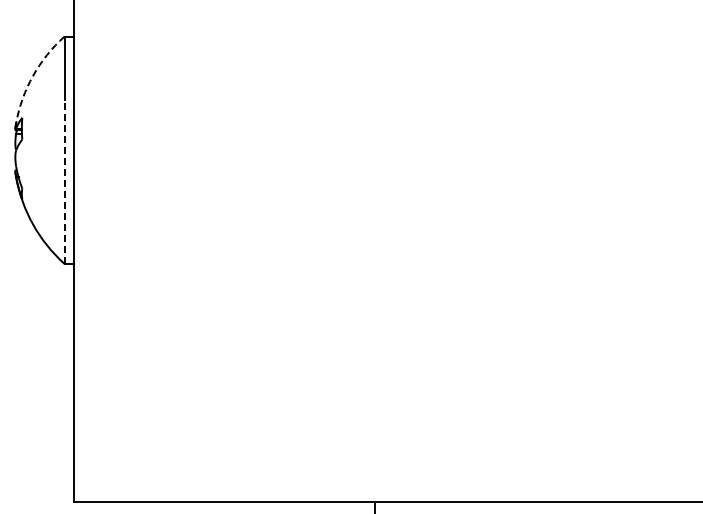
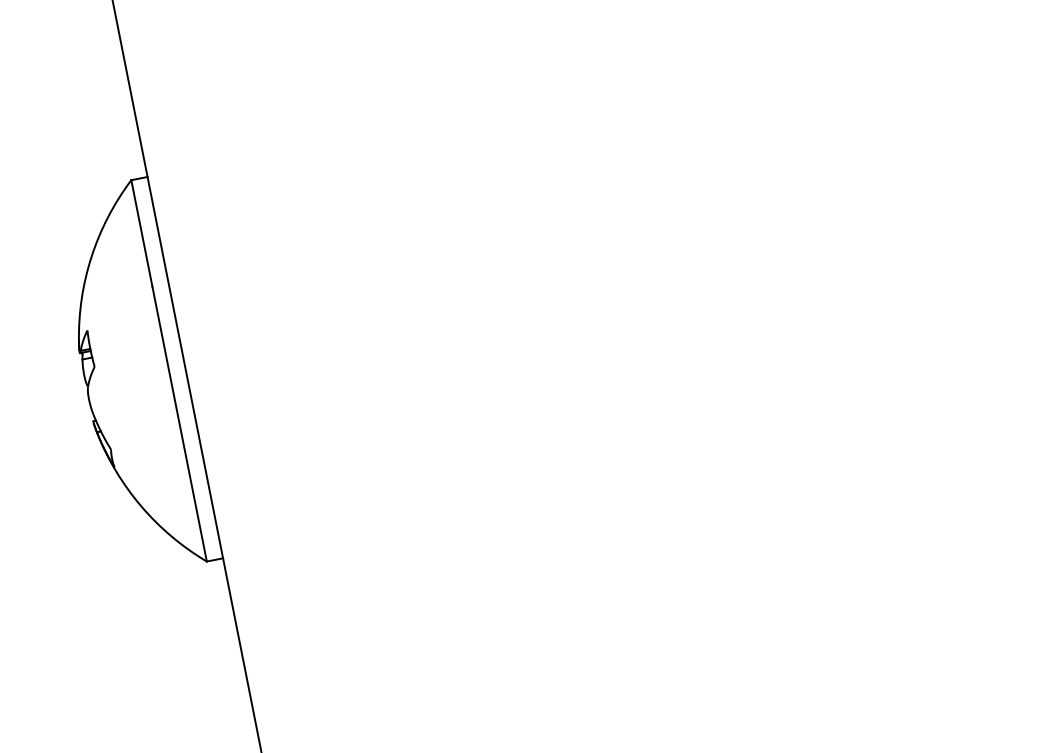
arc: (33, 75) -> (92, 255), dashed -> solid
line: (64, 181) -> (179, 423), dashed -> solid

